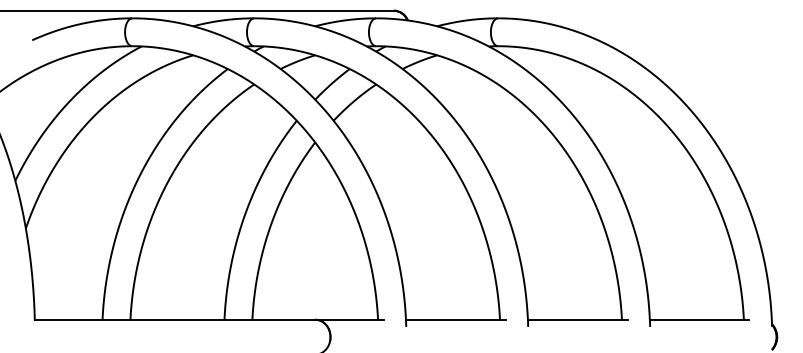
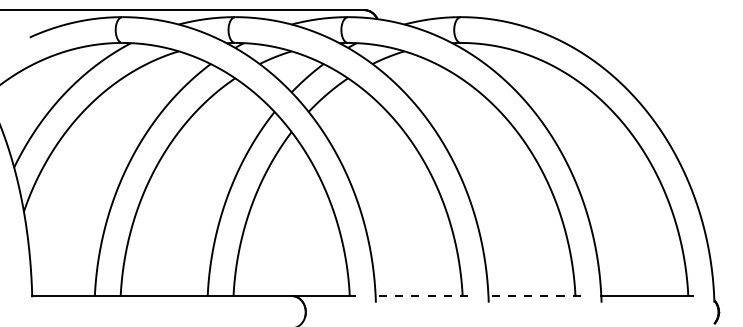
line: (455, 319) -> (421, 295), solid -> dashed
line: (577, 319) -> (534, 295), solid -> dashed

